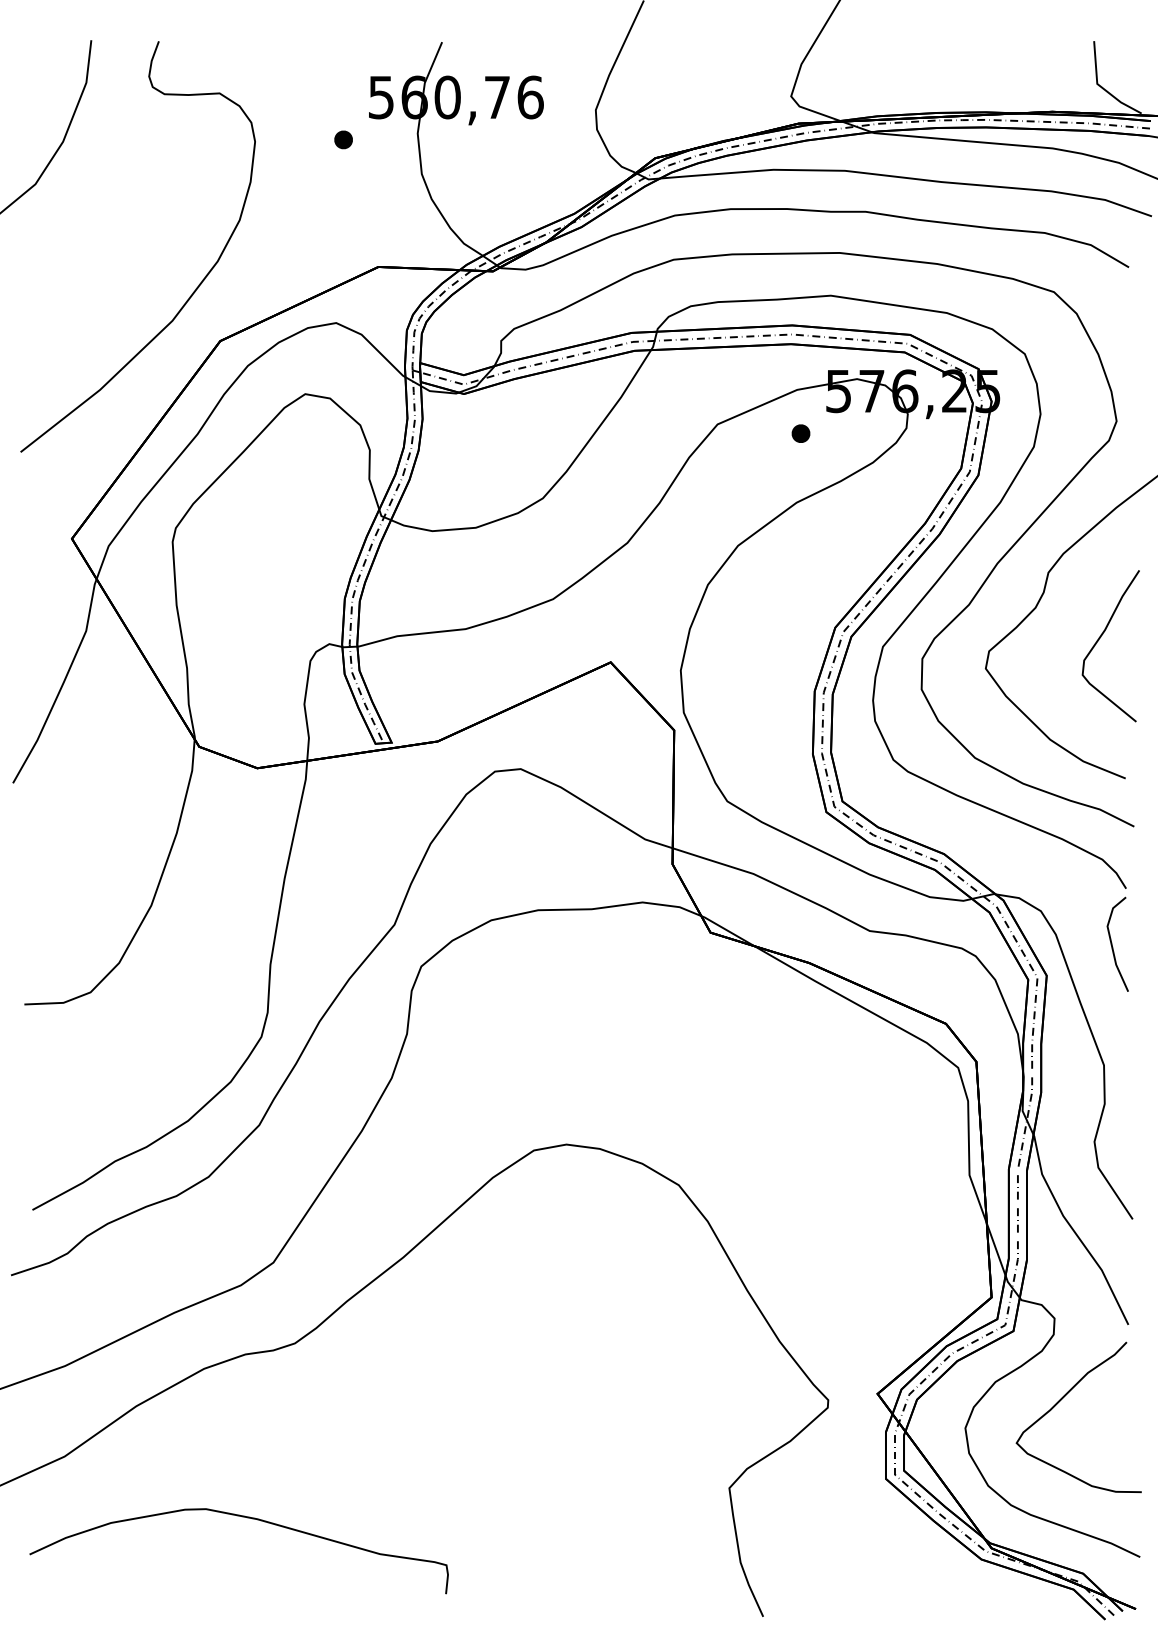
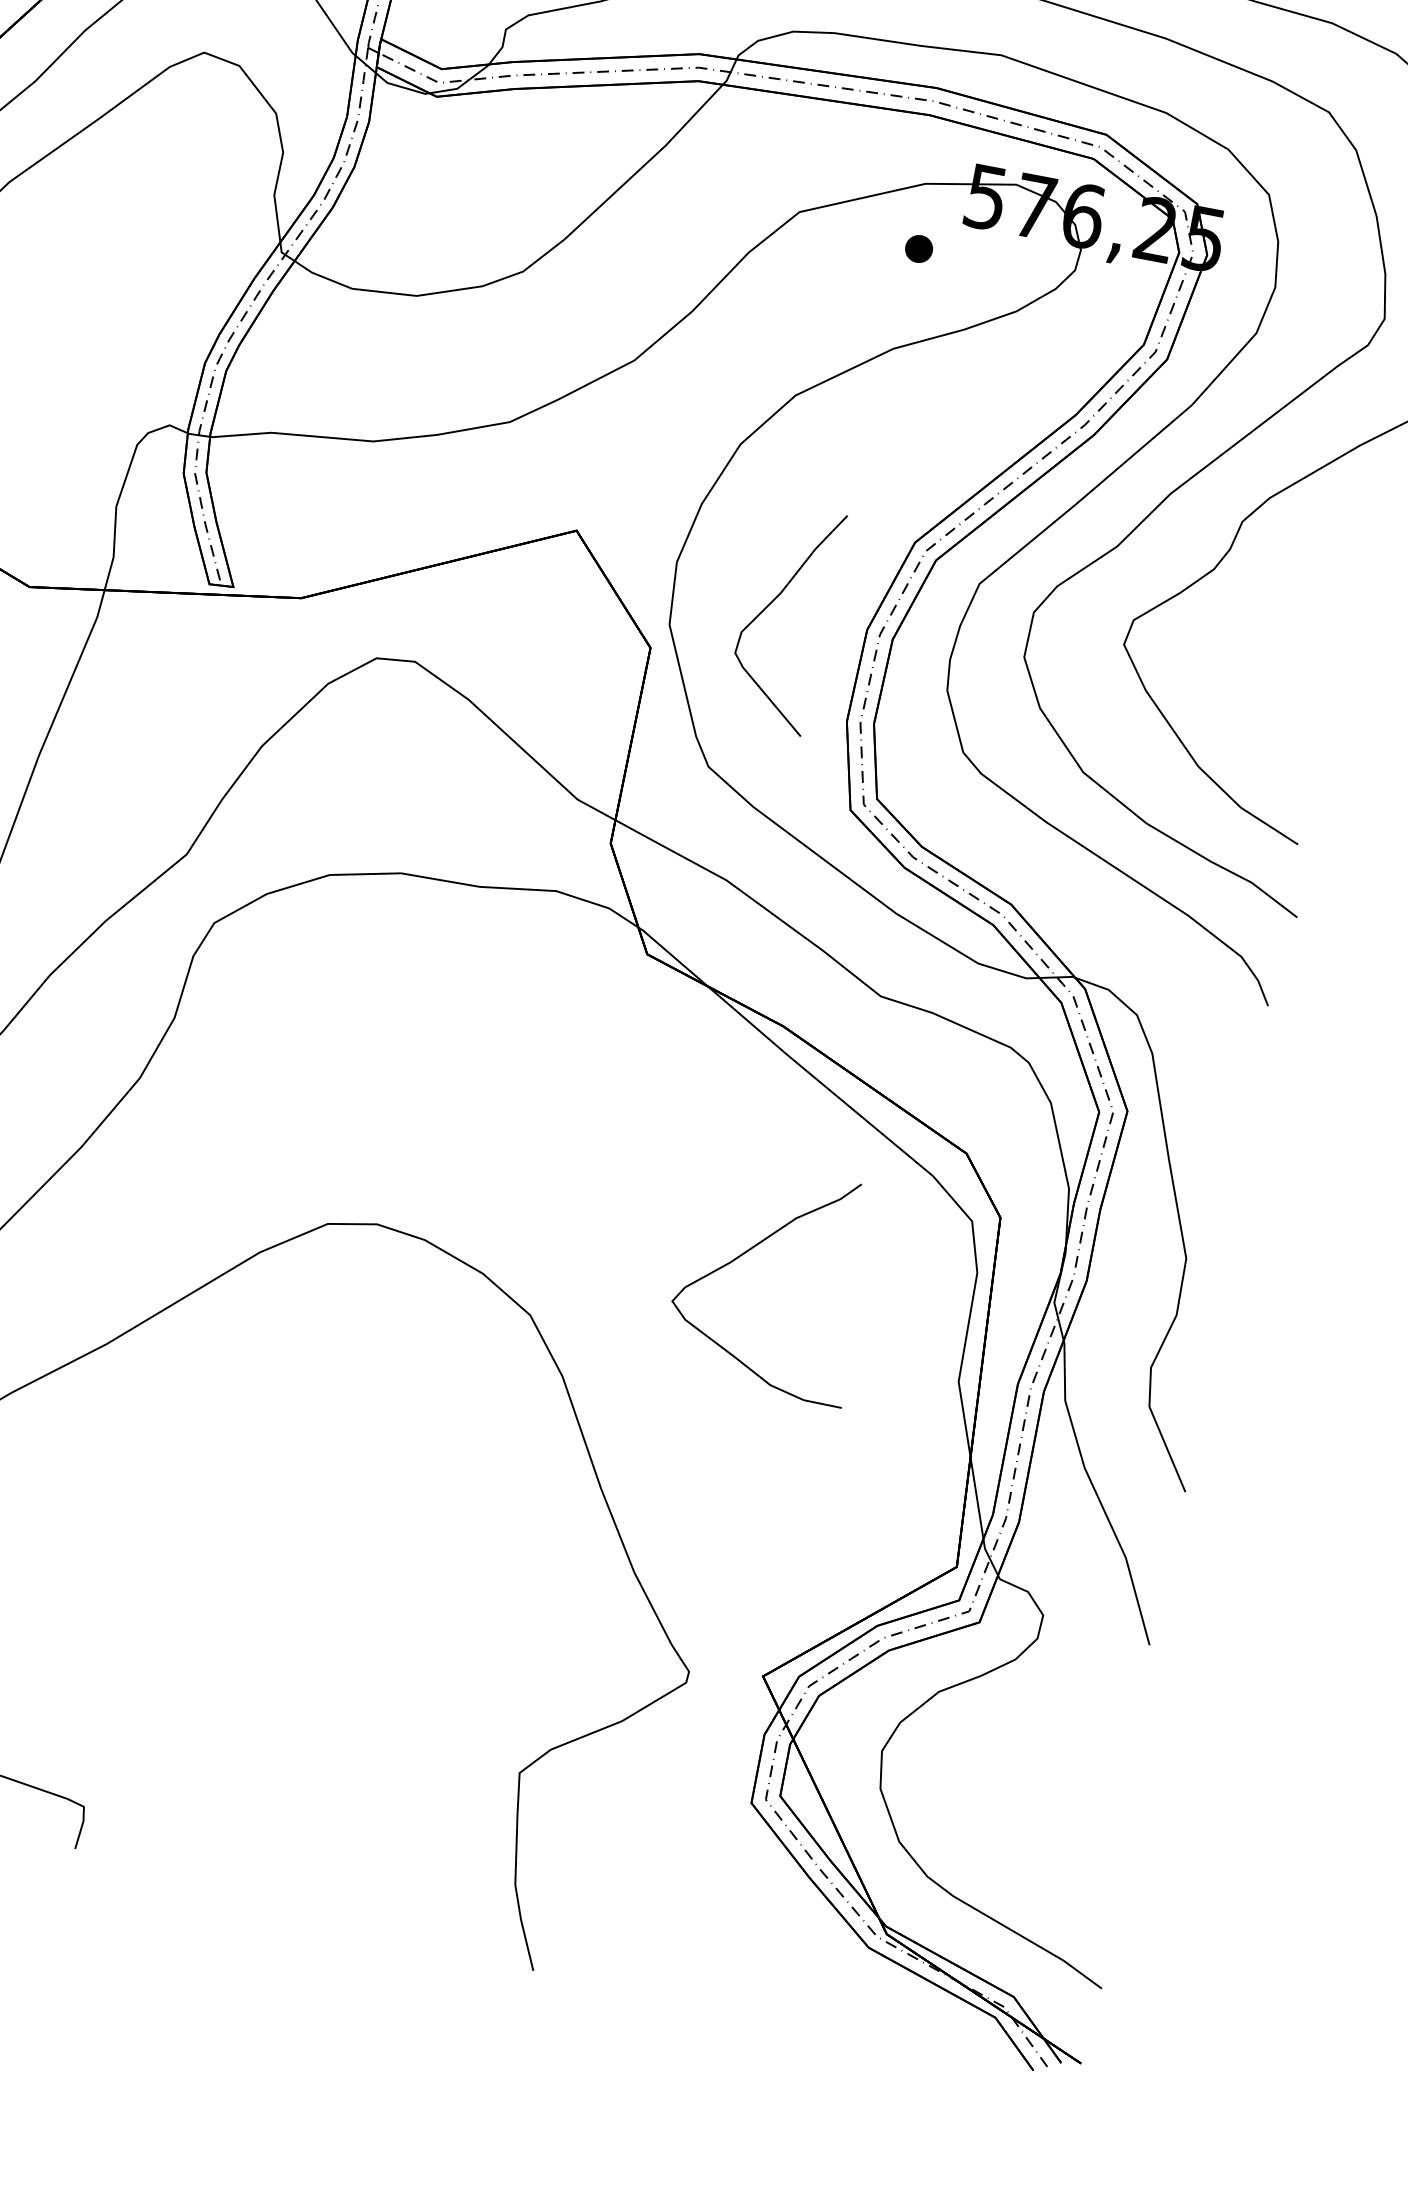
curve: (1101, 637) -> (773, 603), moved
line: (1112, 943) -> (1232, 1082), removed
curve: (1061, 1400) -> (749, 1251), moved

